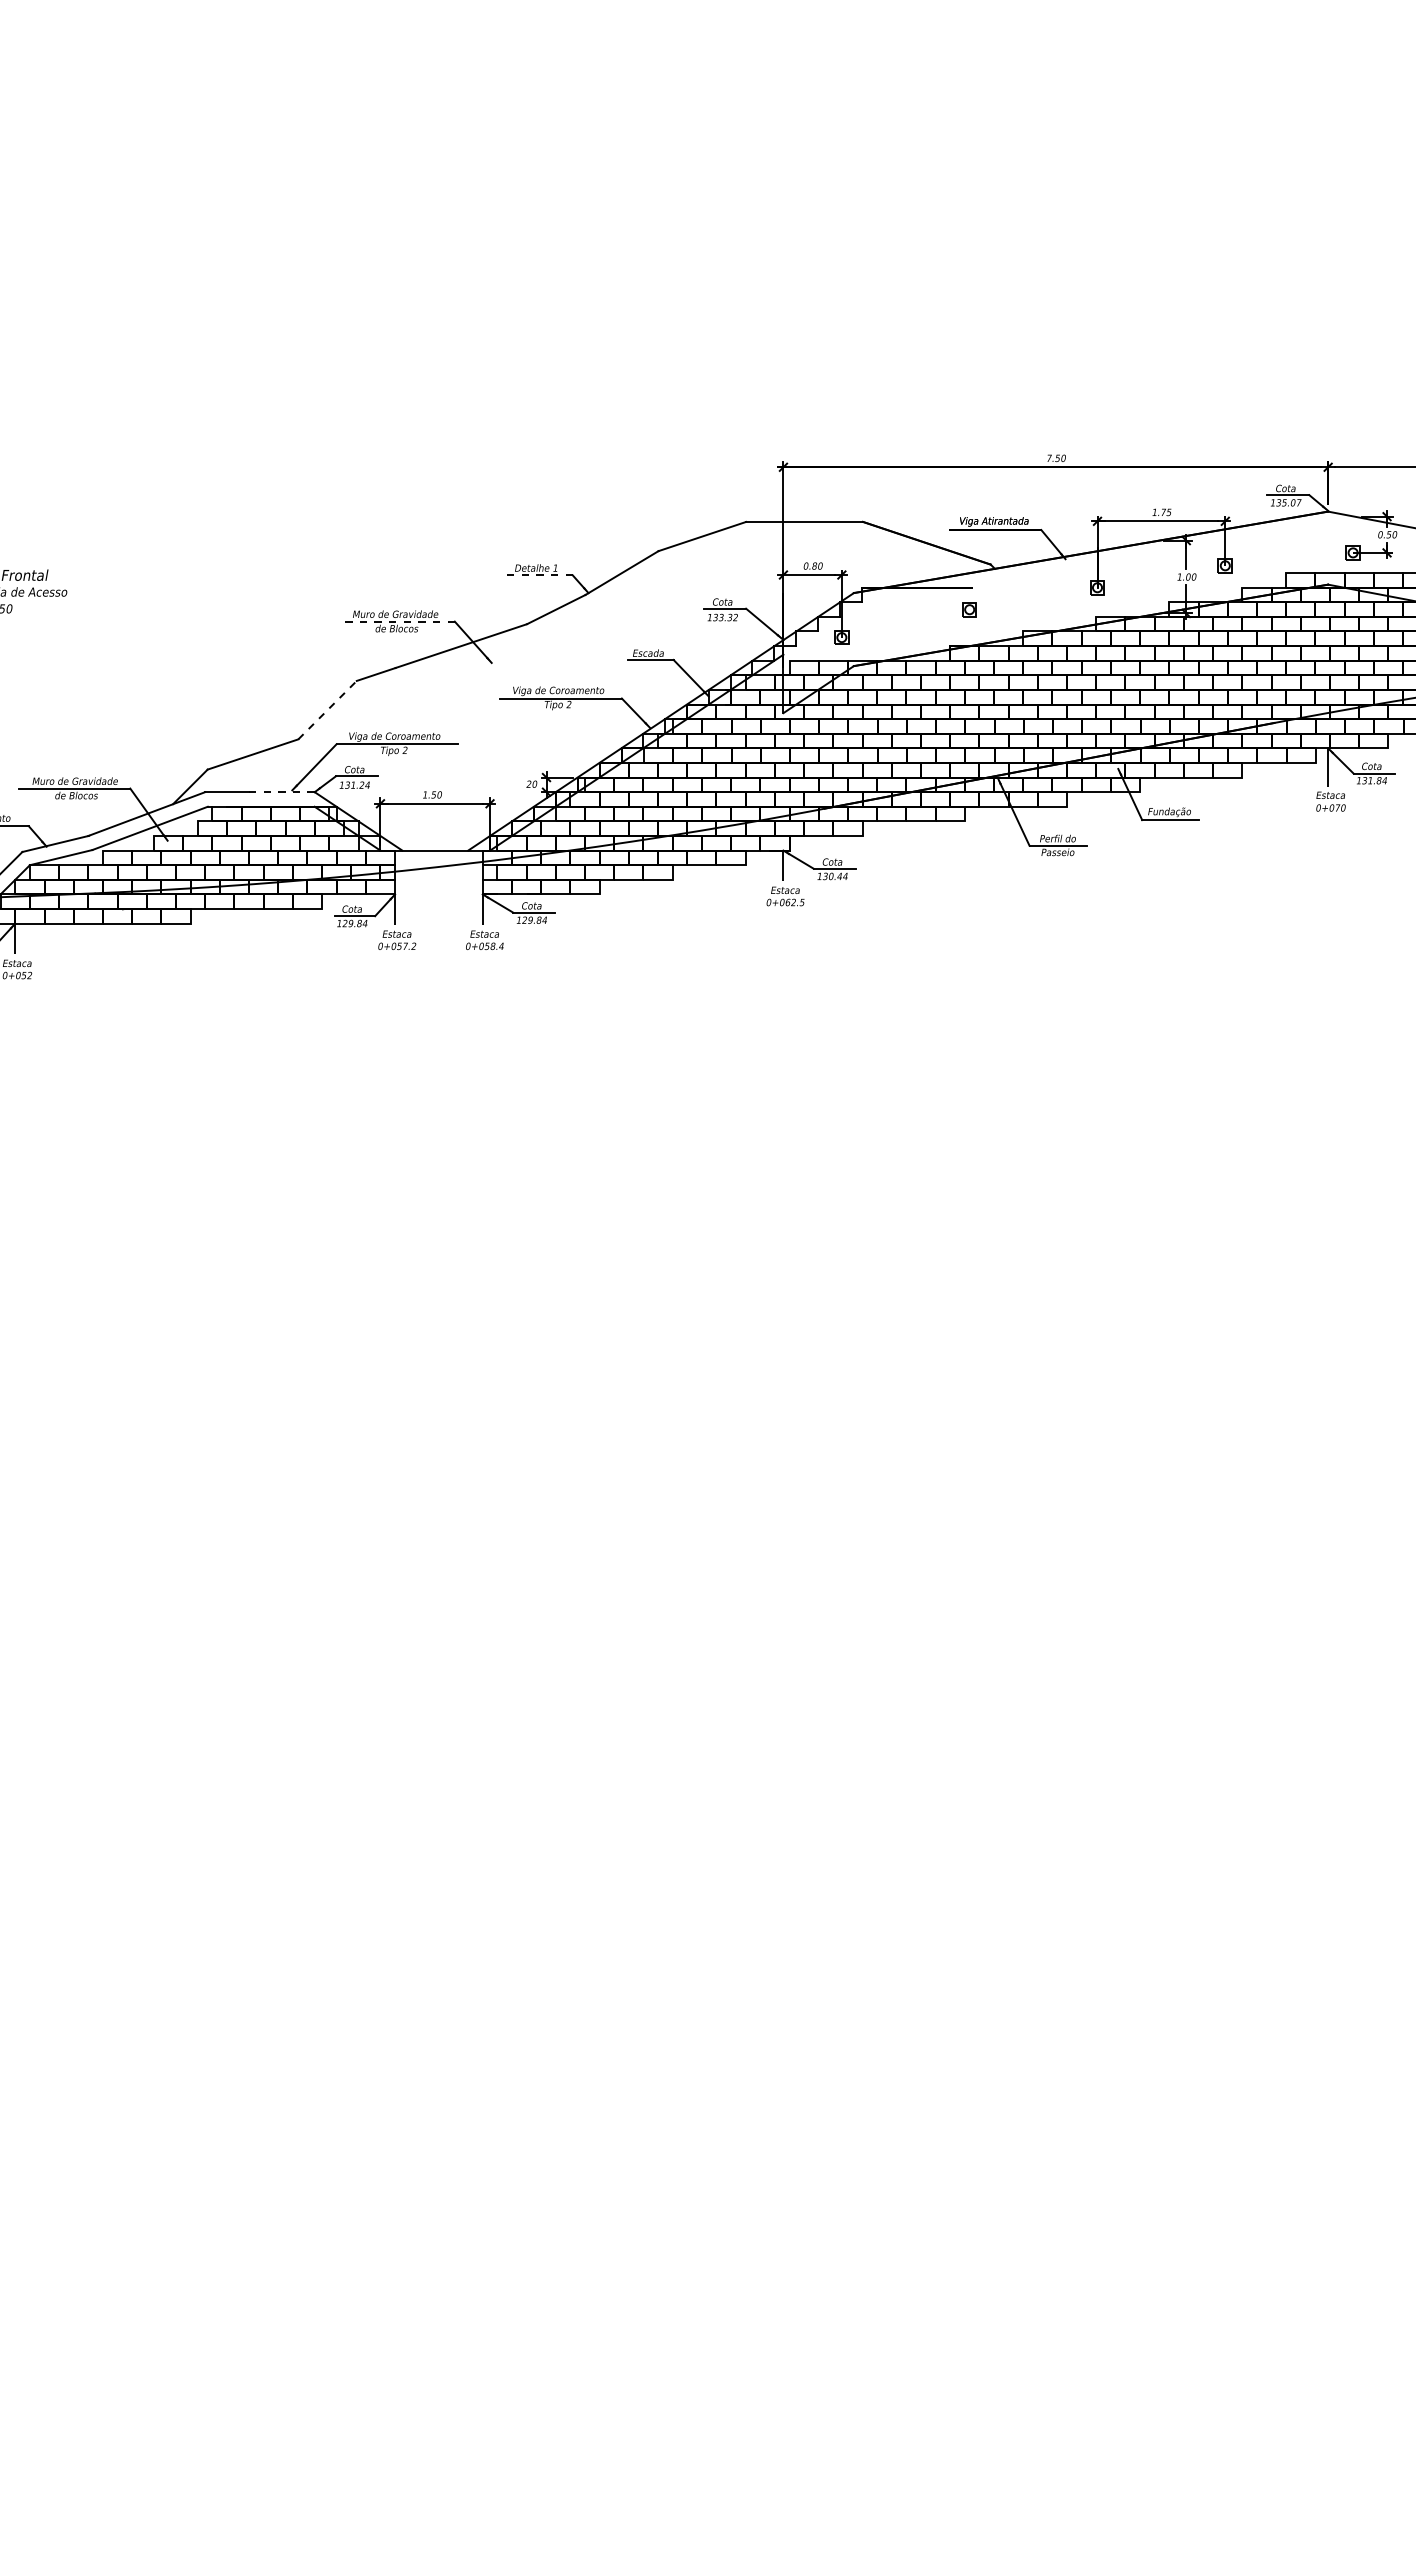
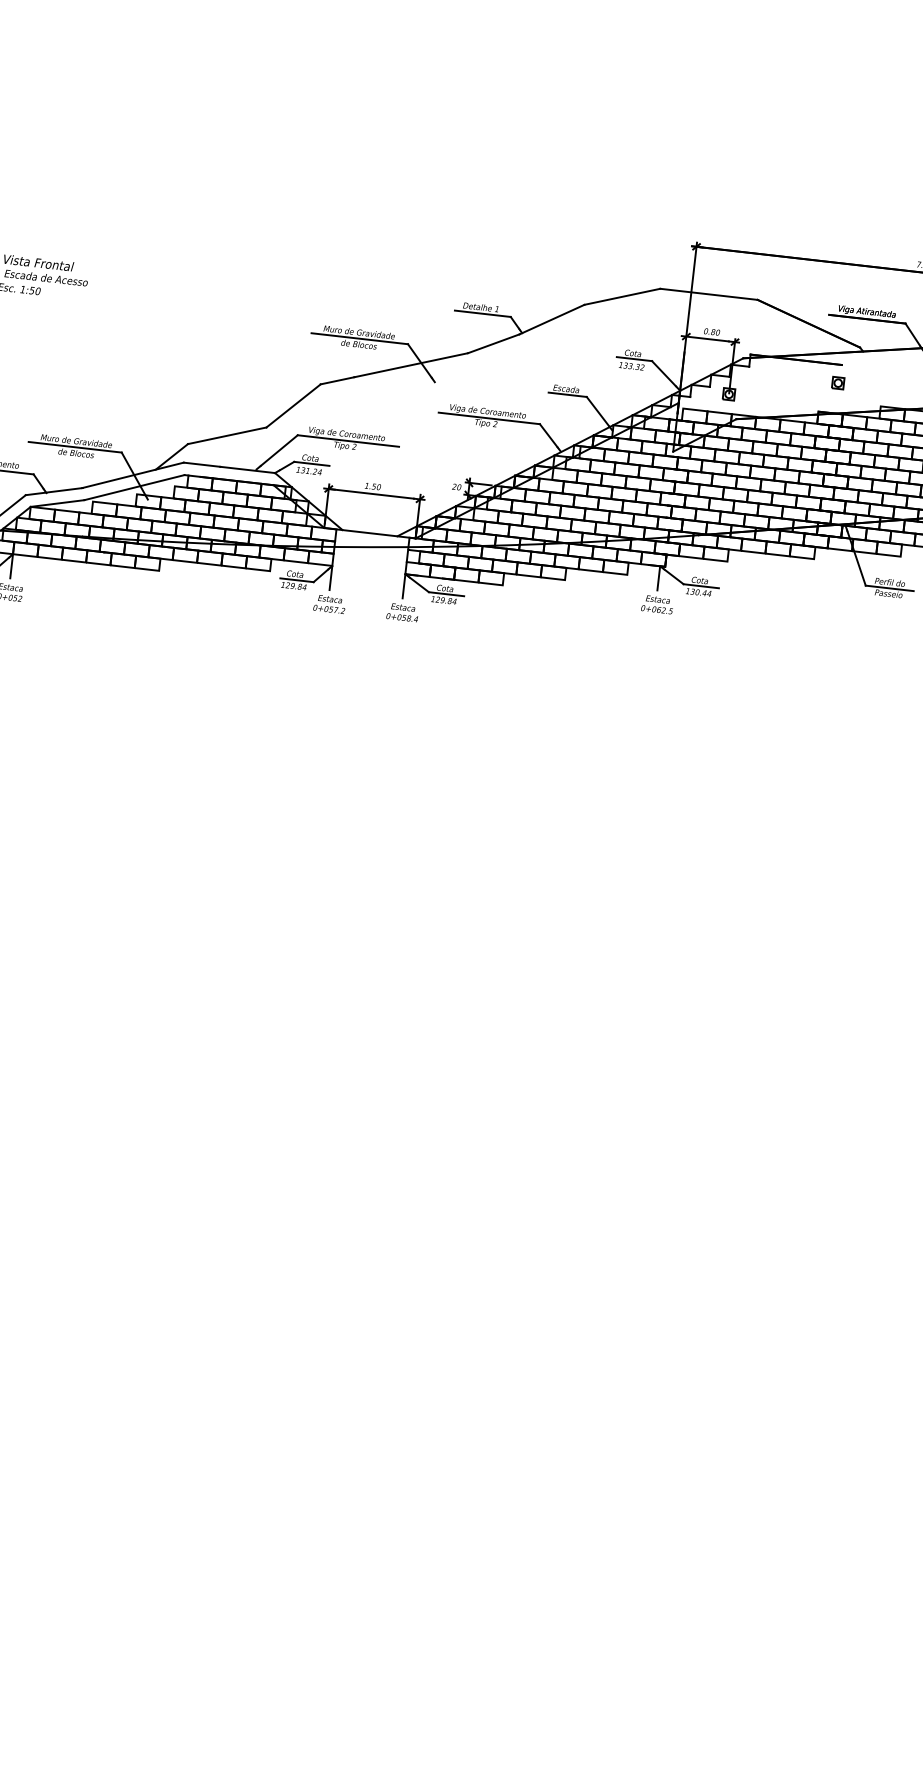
line: (539, 575) -> (482, 313), dashed -> solid
line: (396, 621) -> (359, 338), dashed -> solid
line: (327, 709) -> (293, 405), dashed -> solid
line: (281, 792) -> (247, 470), dashed -> solid

